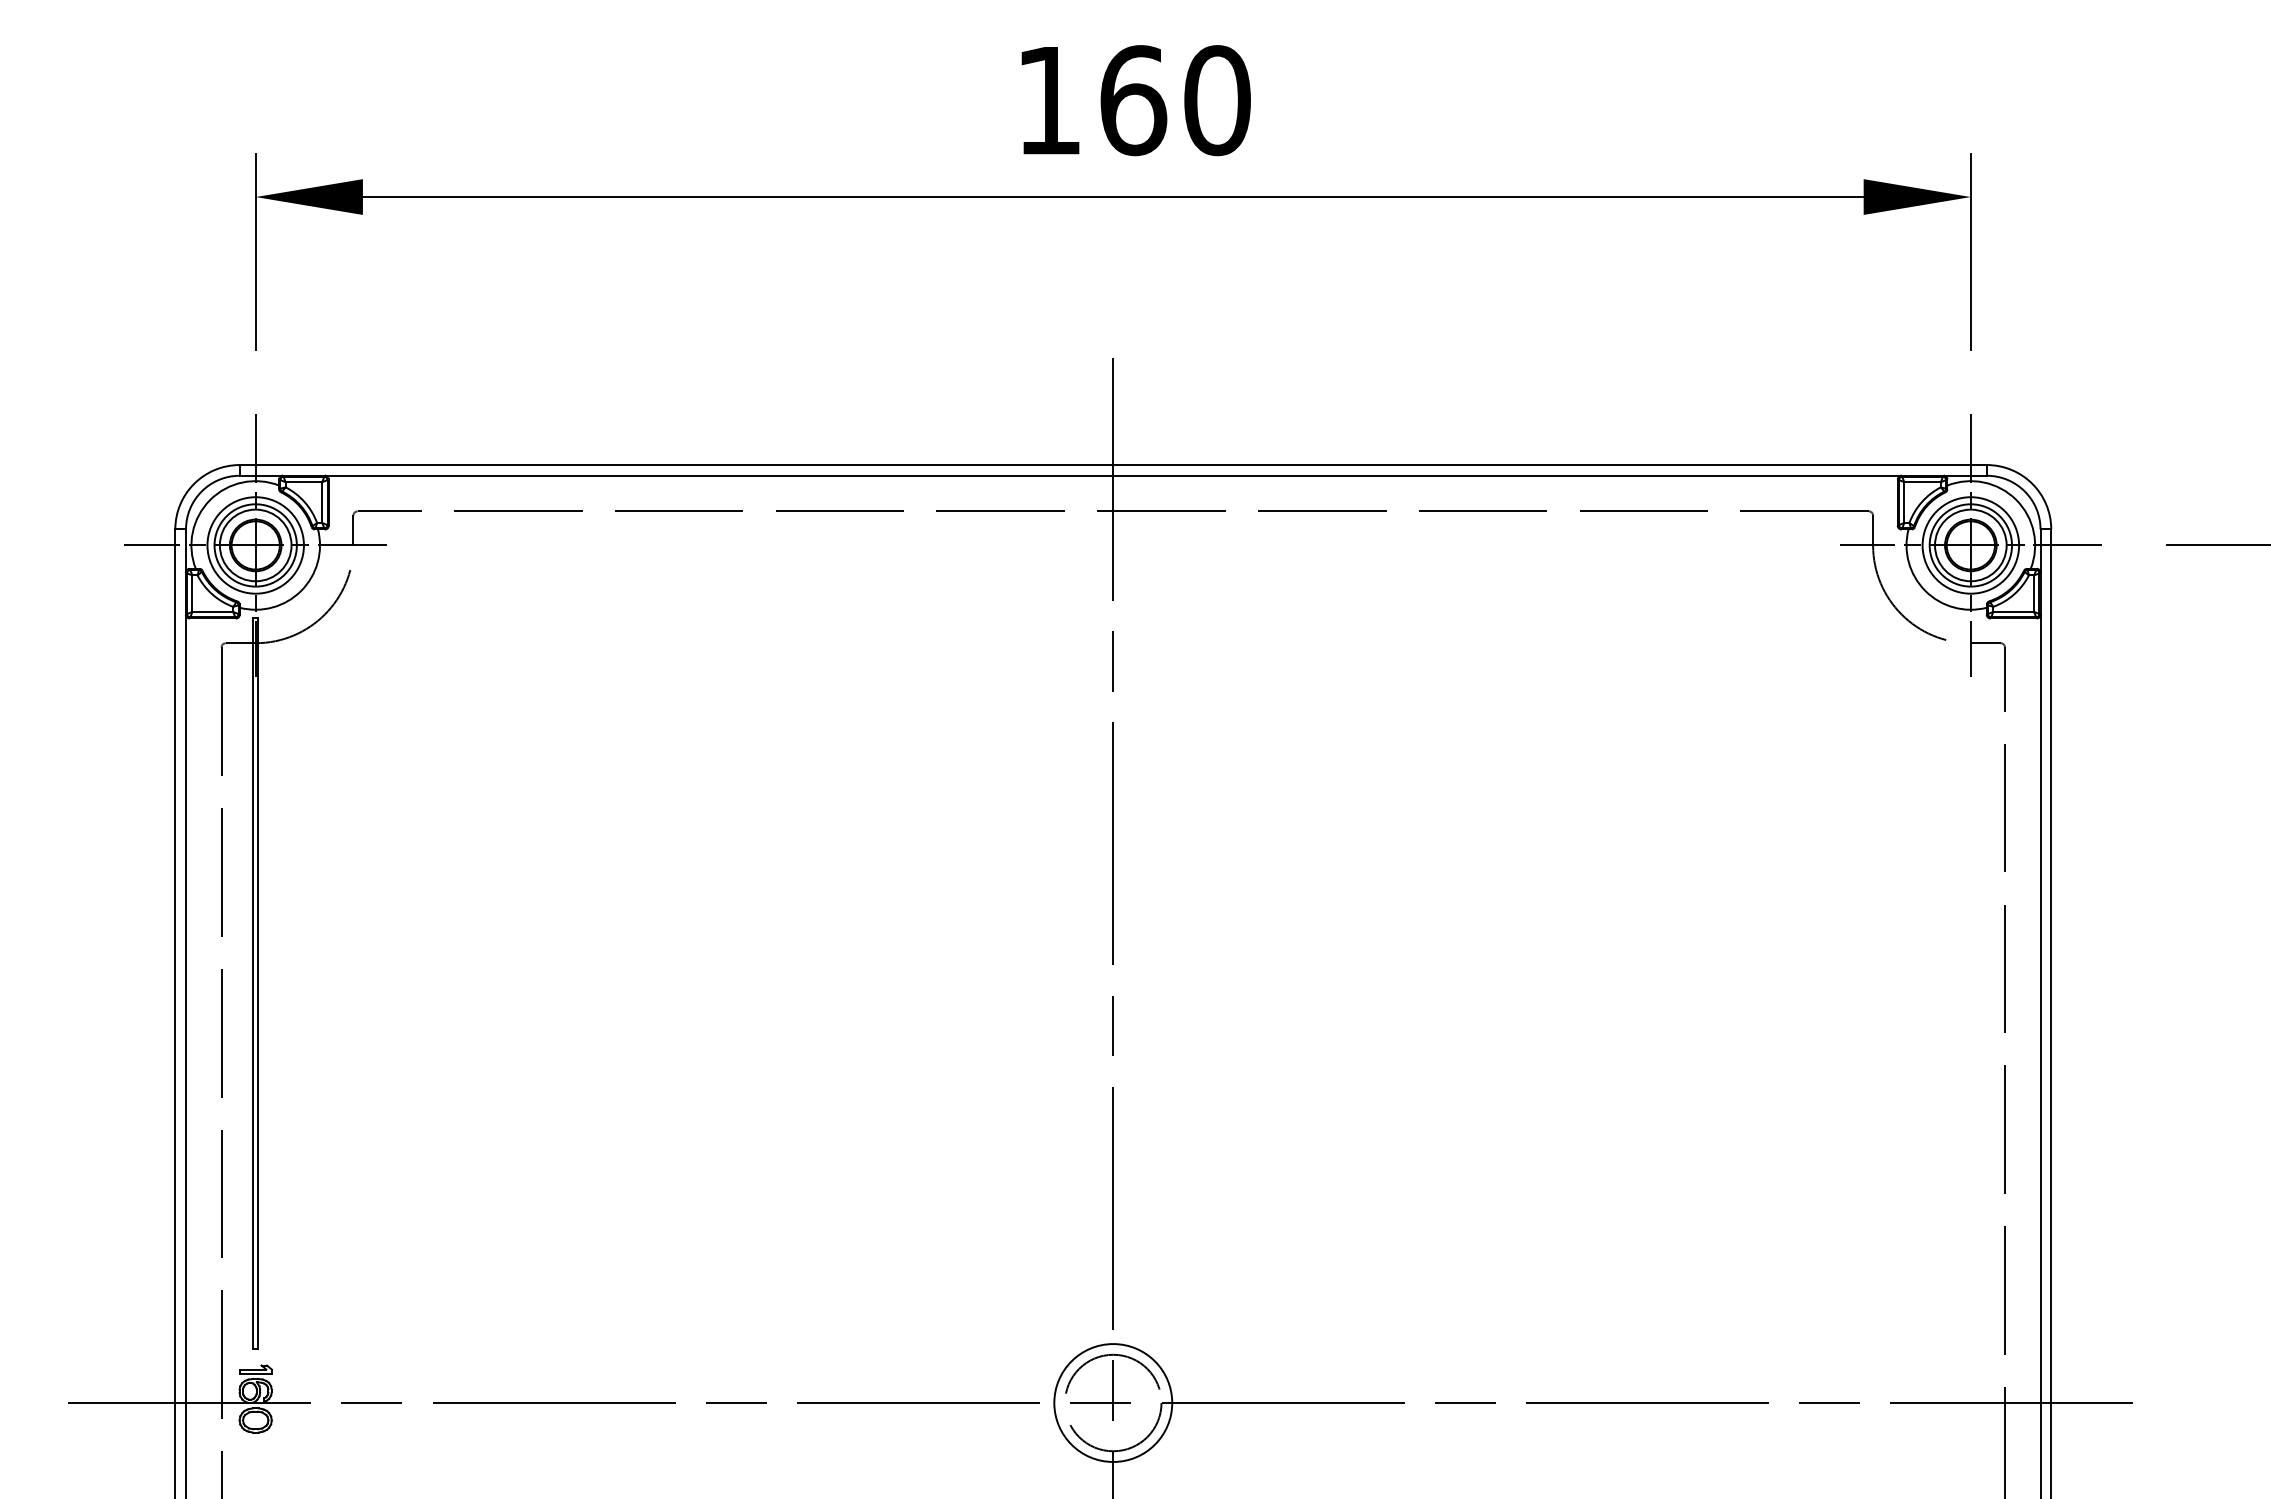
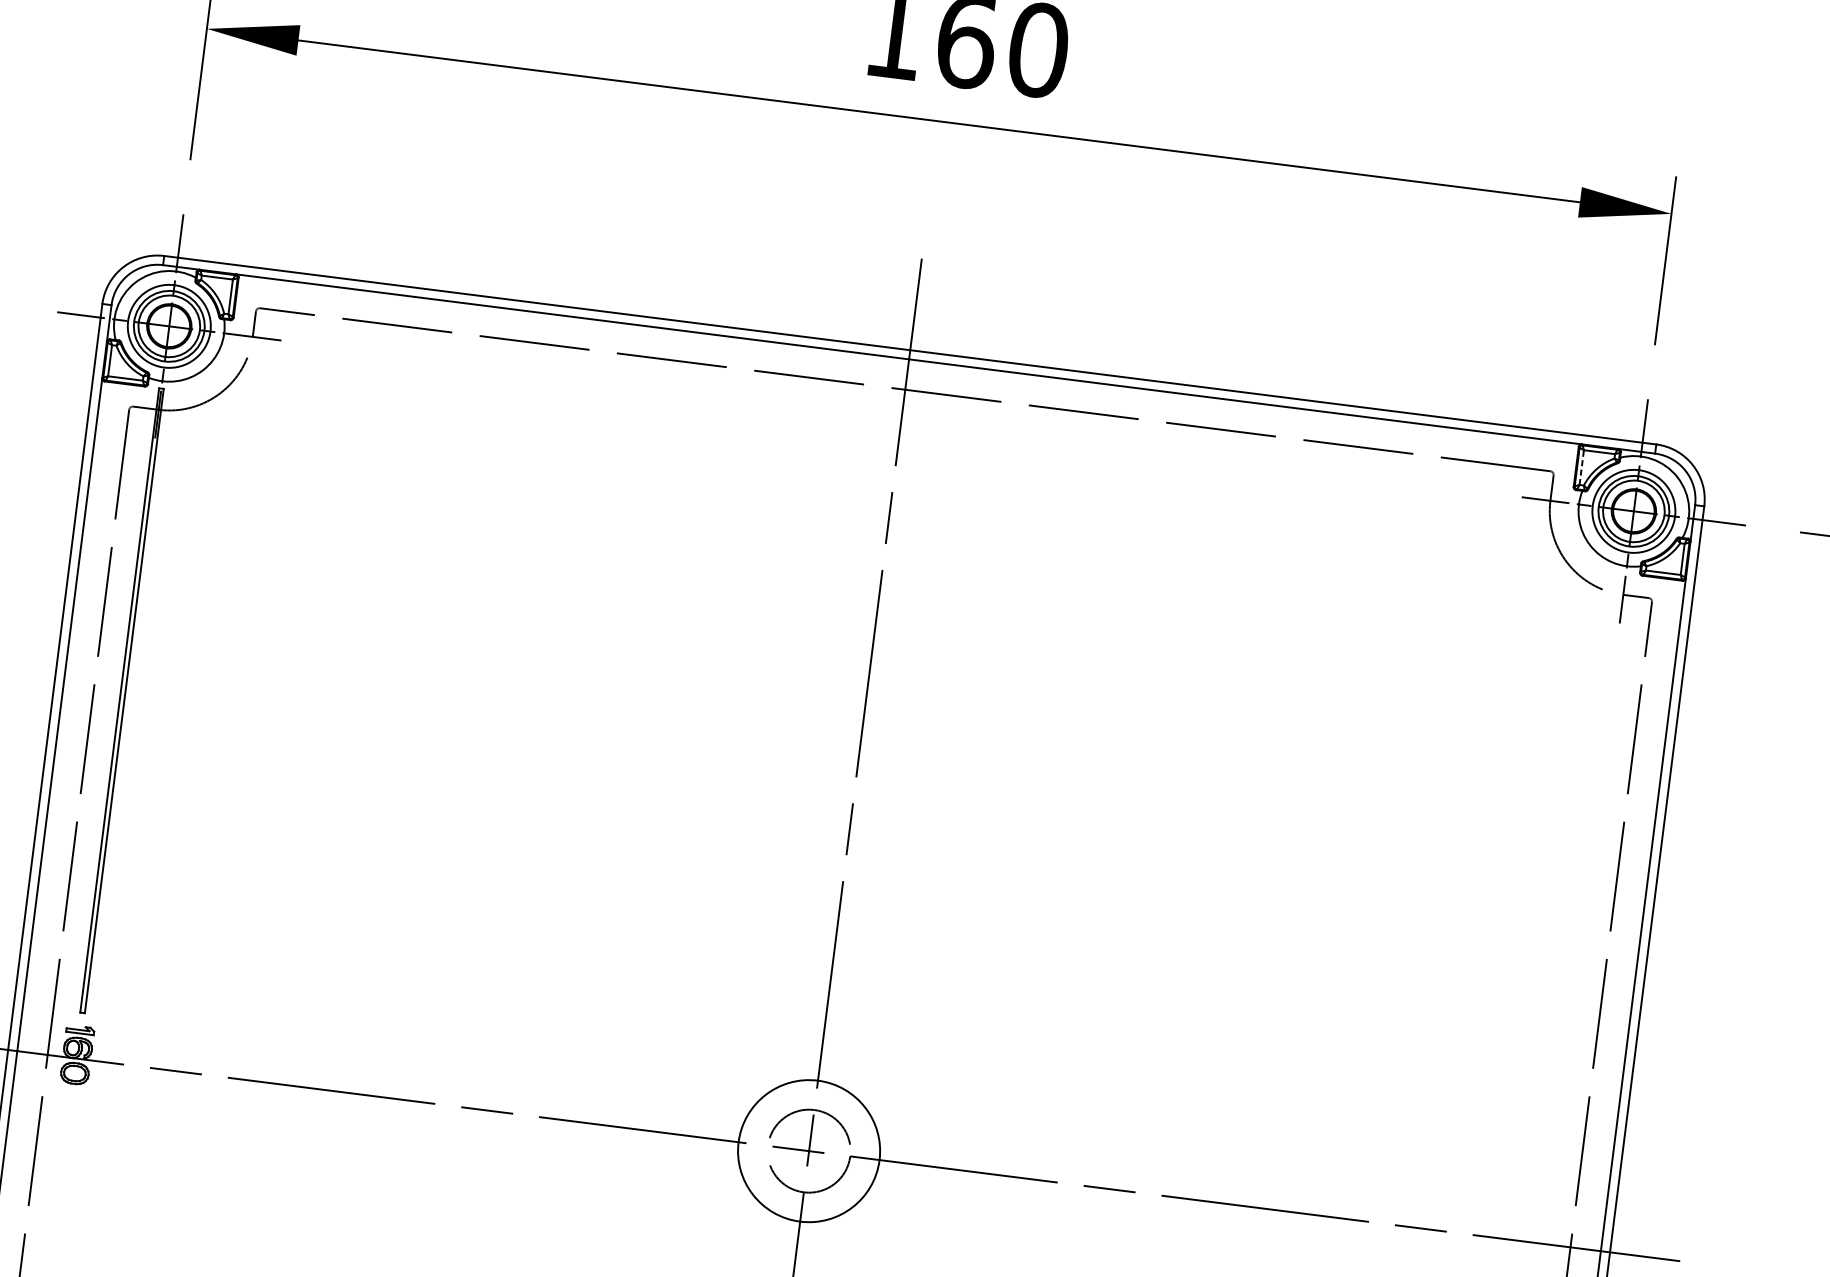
line: (1904, 502) -> (1581, 467), solid -> dashed
circle: (1113, 1402) -> (809, 1150), size x1.4

